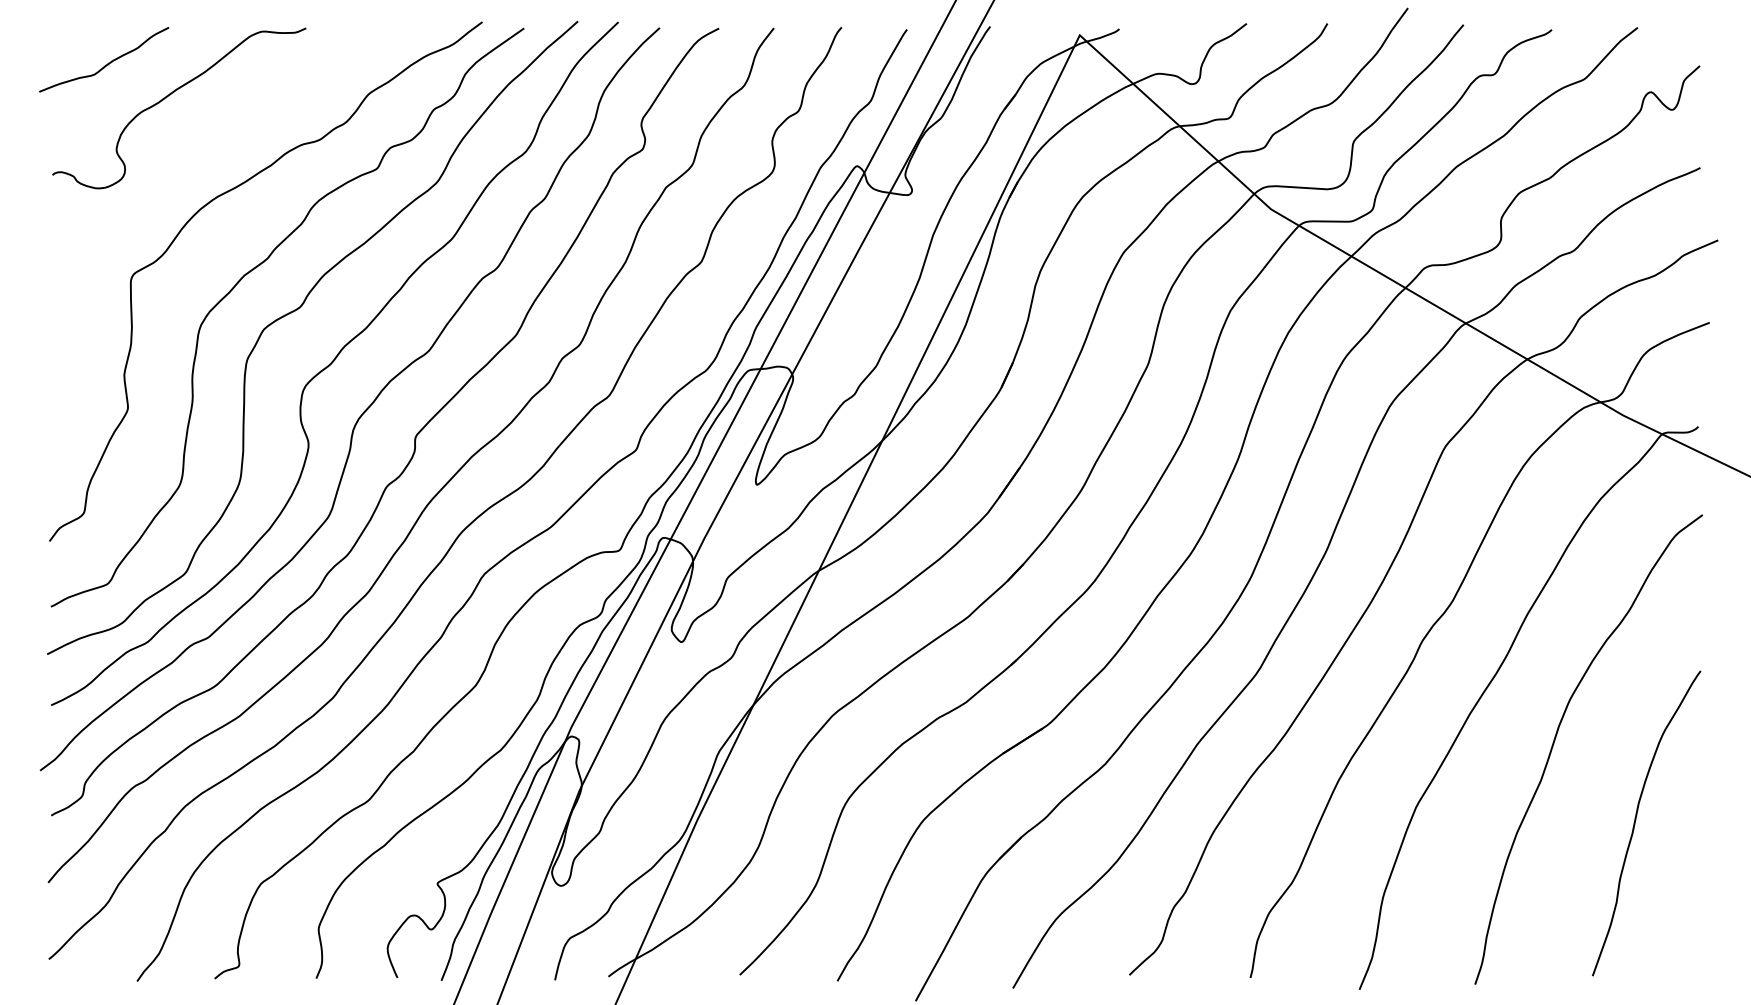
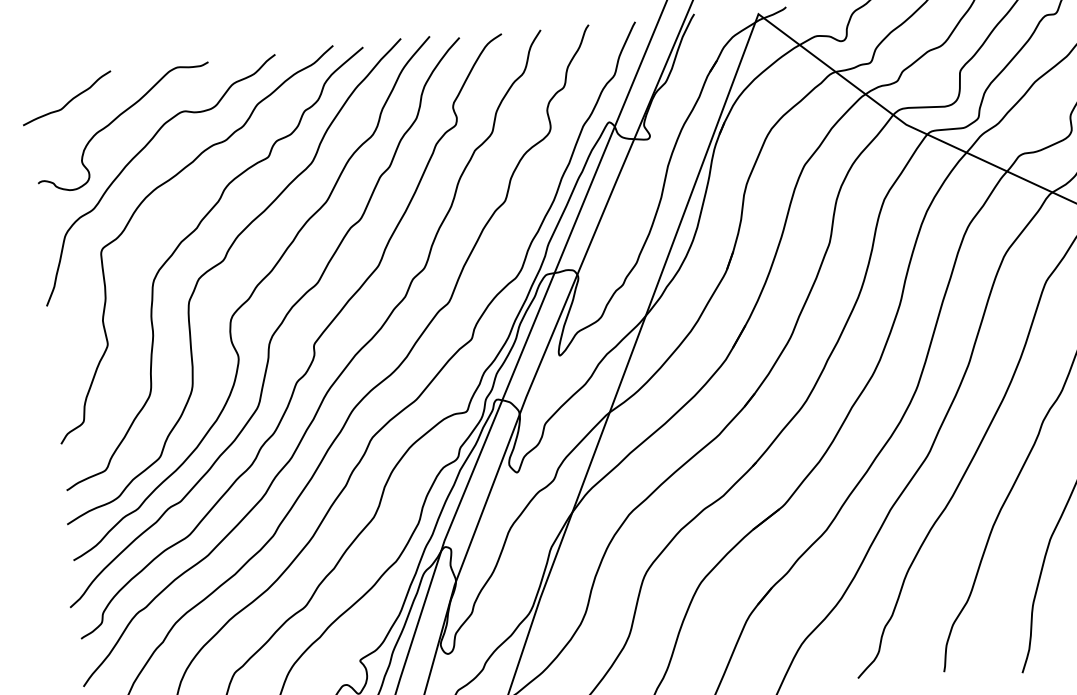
curve: (190, 152) -> (134, 158), added

